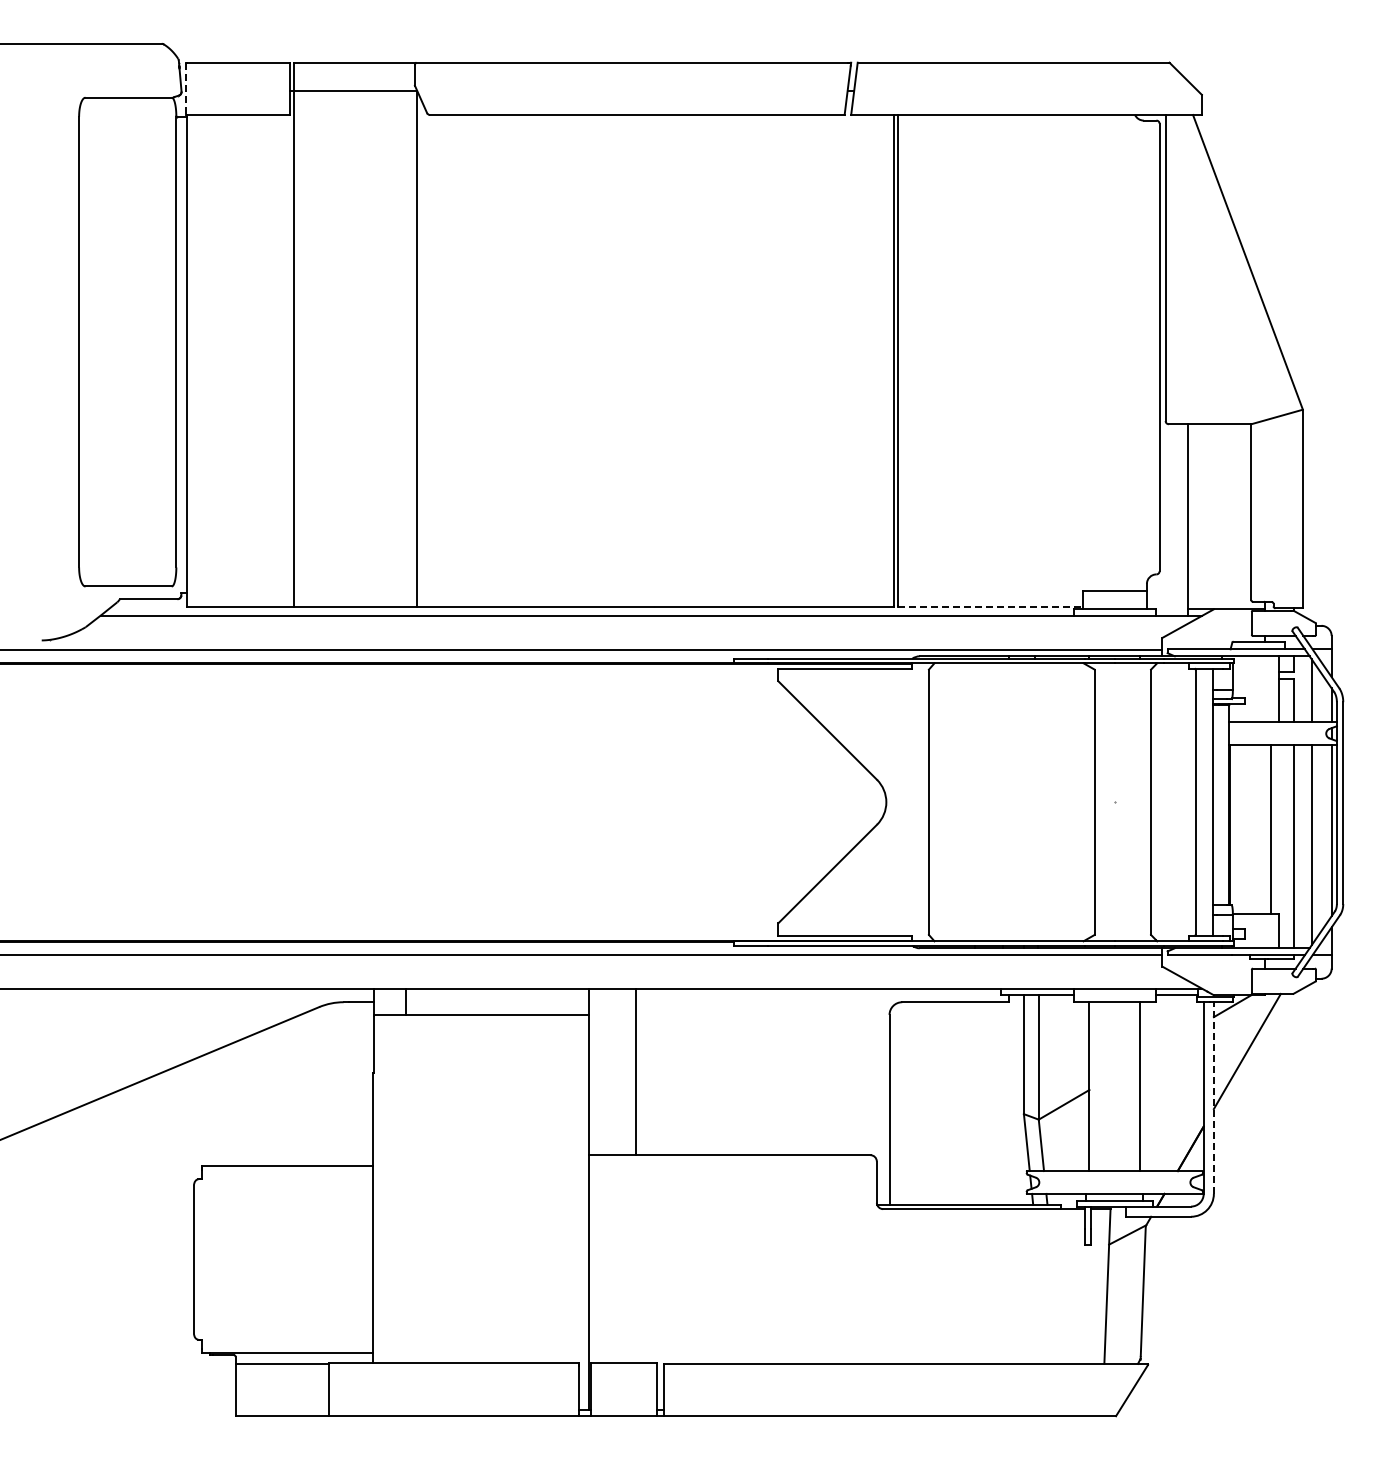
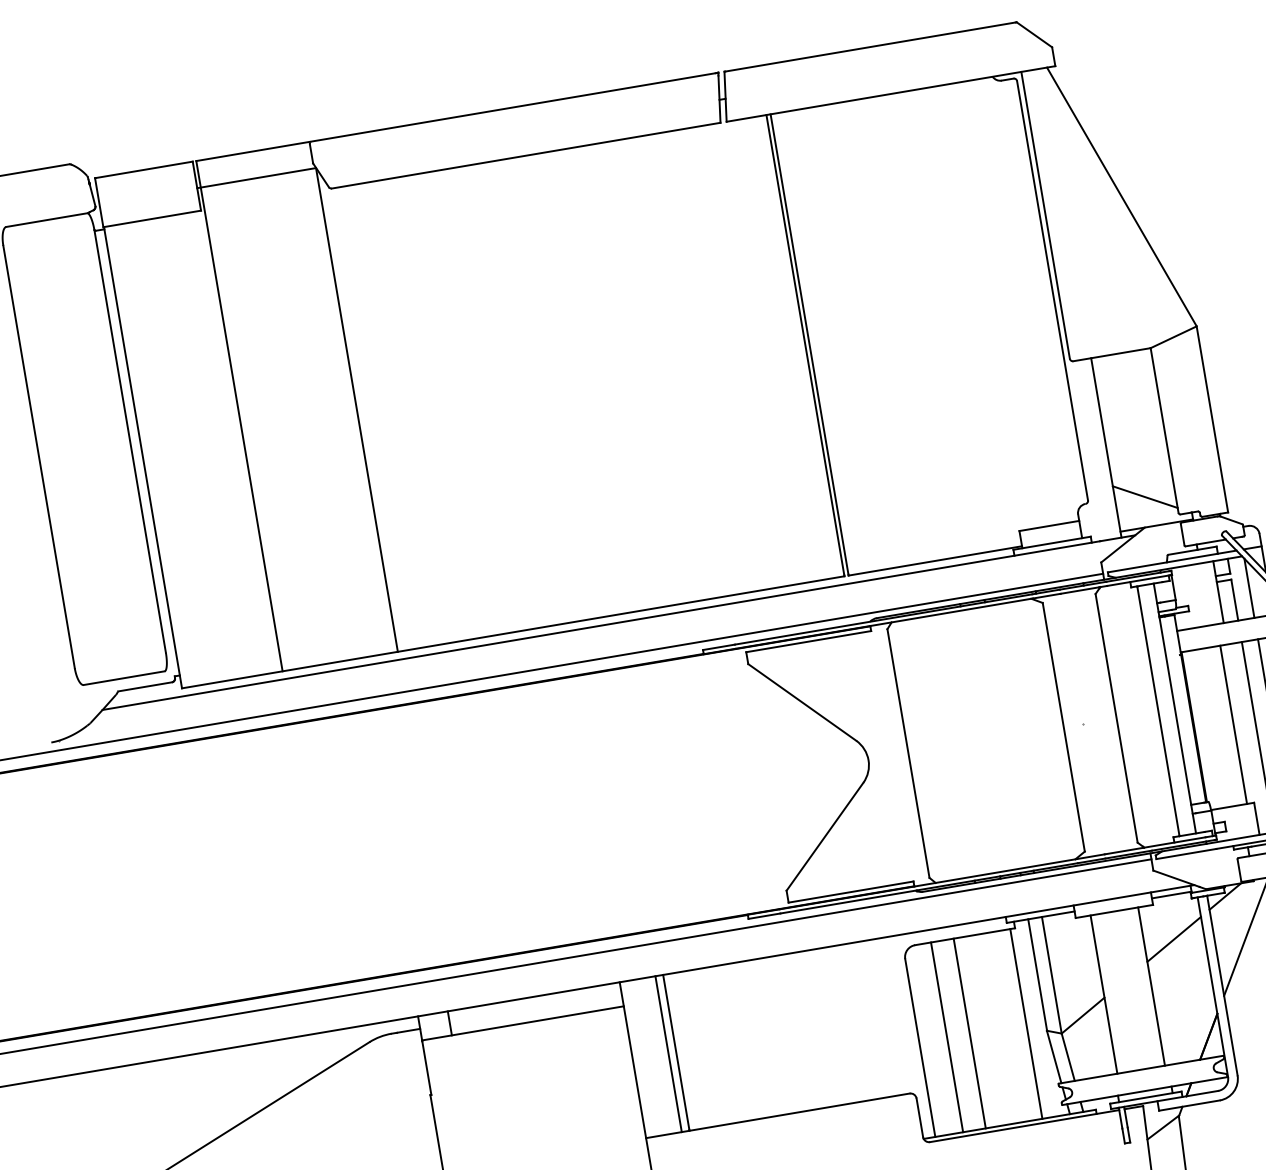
line: (186, 89) -> (99, 203), dashed -> solid
line: (1219, 577) -> (1145, 496), added
line: (990, 607) -> (935, 561), dashed -> solid
line: (1171, 1041) -> (1173, 939), added
line: (627, 1071) -> (668, 1053), added
line: (1213, 1098) -> (1222, 986), dashed -> solid
line: (919, 1103) -> (947, 1037), added
line: (943, 1103) -> (969, 1033), added
line: (1003, 1103) -> (1026, 1024), added

